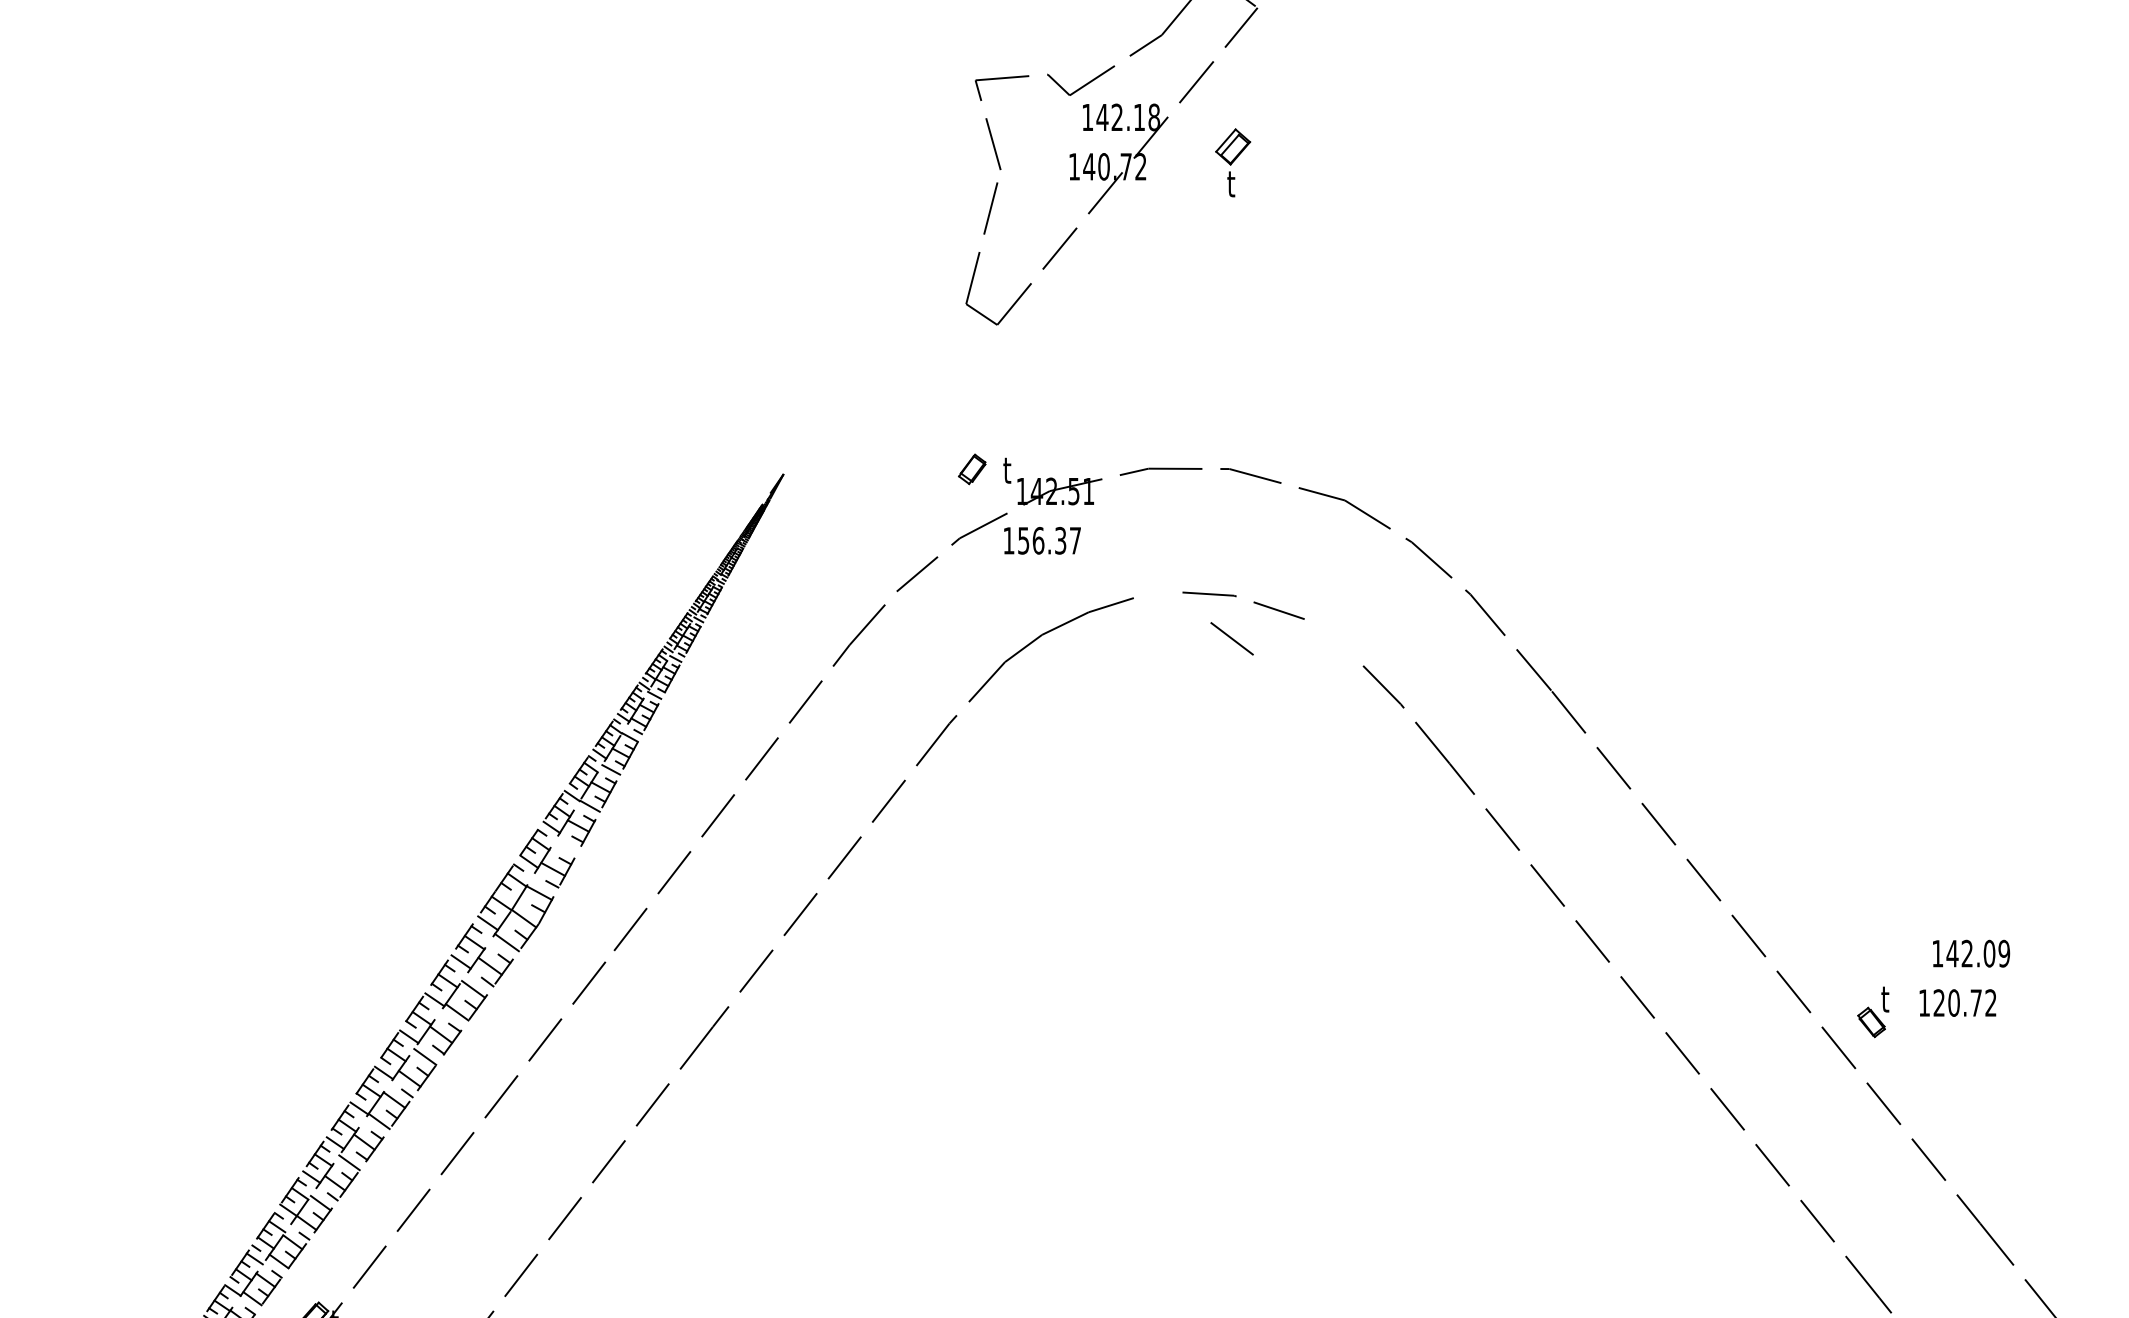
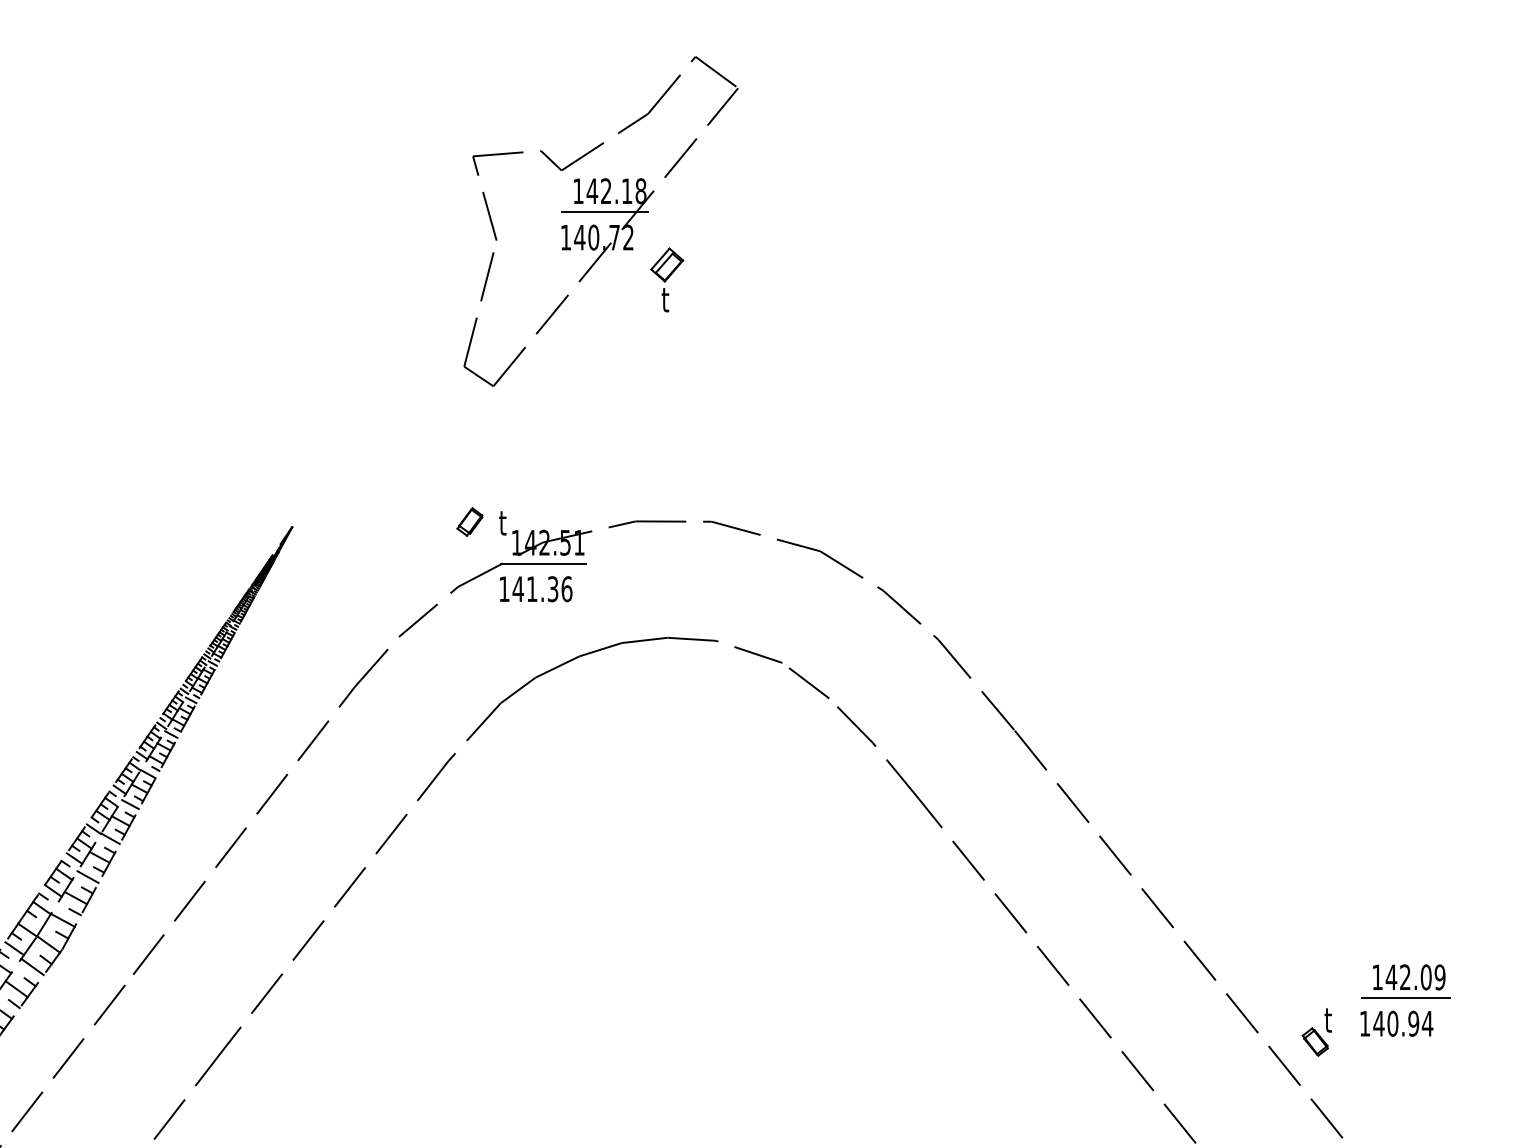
line: (1115, 139) -> (604, 211), added
part: (1233, 162) -> (667, 279), moved
line: (1050, 513) -> (543, 563), added
text: (1049, 540) -> (542, 588), 156.37 -> 141.36
line: (1157, 595) -> (644, 640), added
line: (1231, 638) -> (808, 682), moved
line: (565, 846) -> (87, 876), added
line: (1967, 976) -> (1405, 998), added
text: (1965, 1002) -> (1403, 1023), 120.72 -> 140.94

